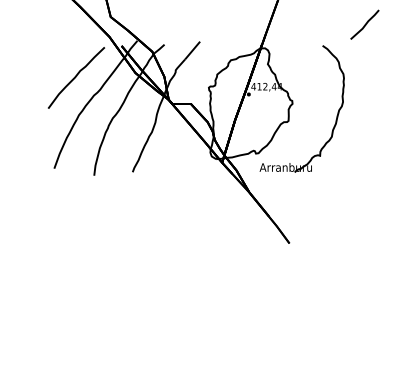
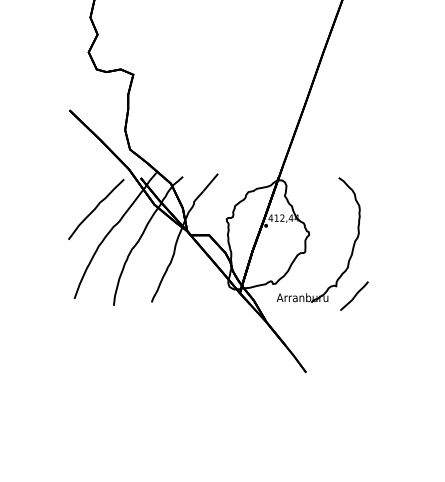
line: (364, 24) -> (354, 295), moved

